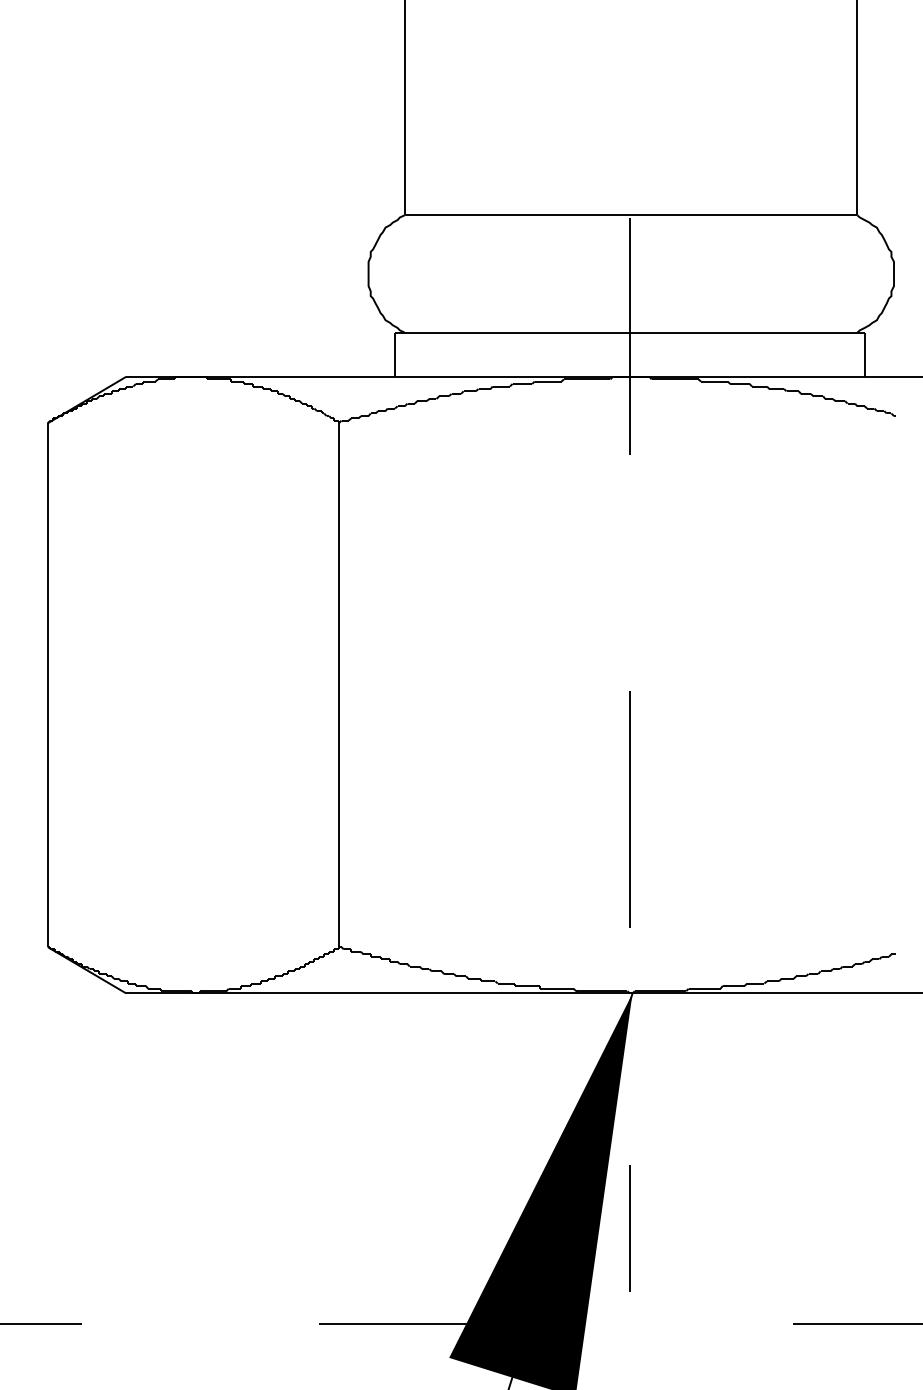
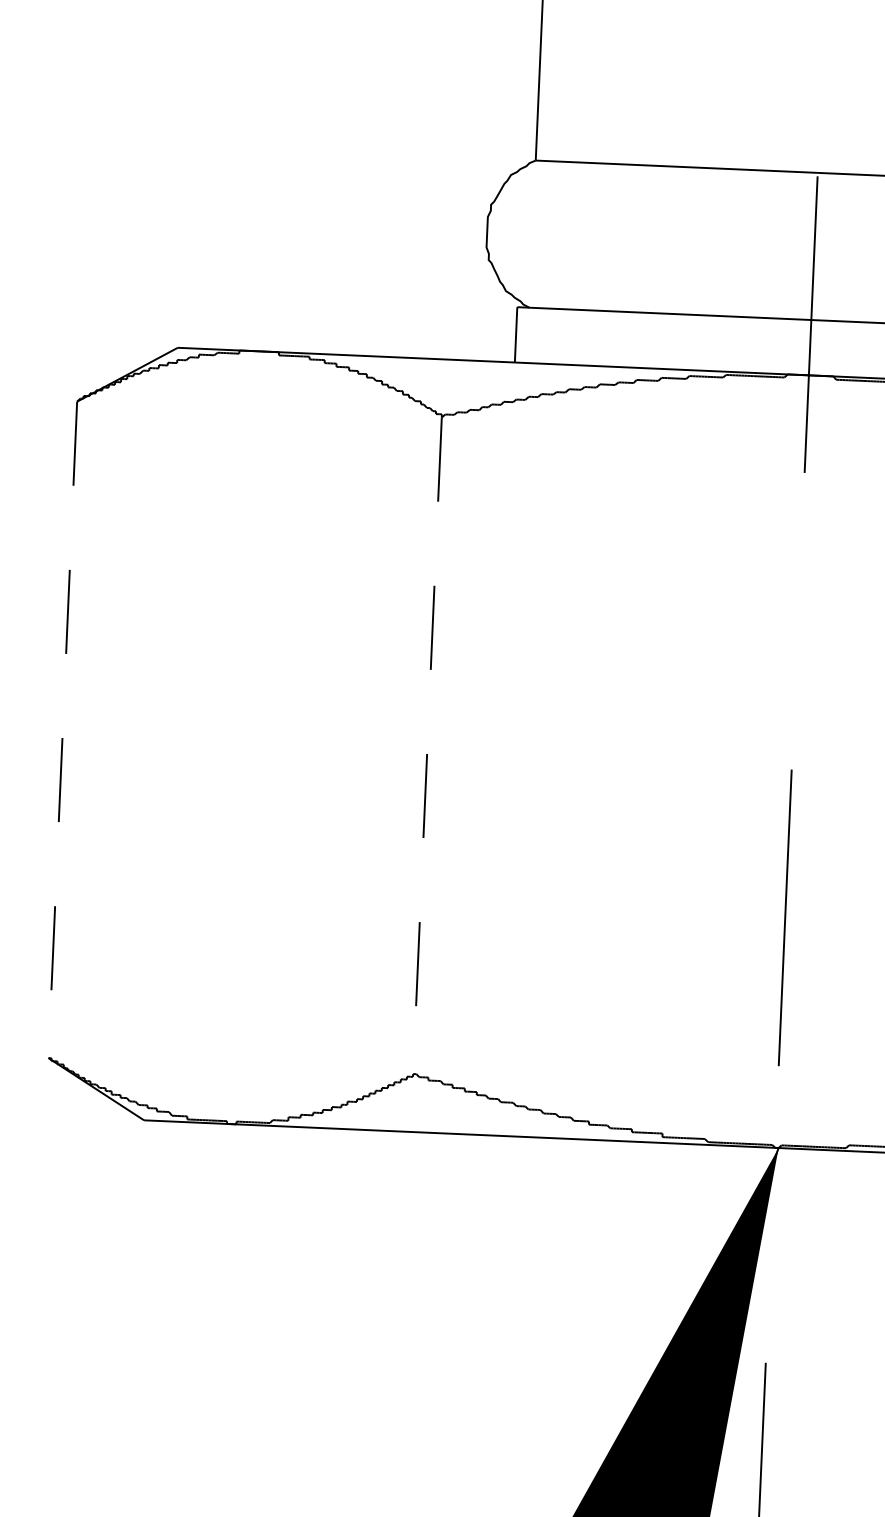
line: (47, 685) -> (62, 730), solid -> dashed
line: (338, 685) -> (427, 746), solid -> dashed

